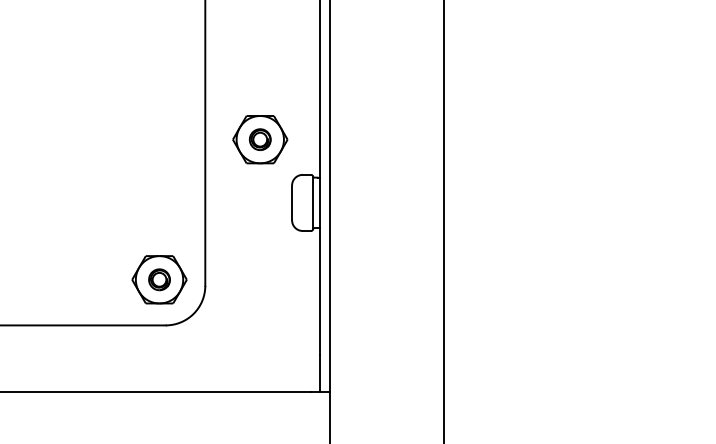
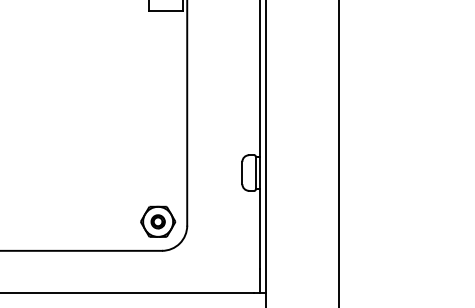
part: (260, 139) -> (222, 132), removed

